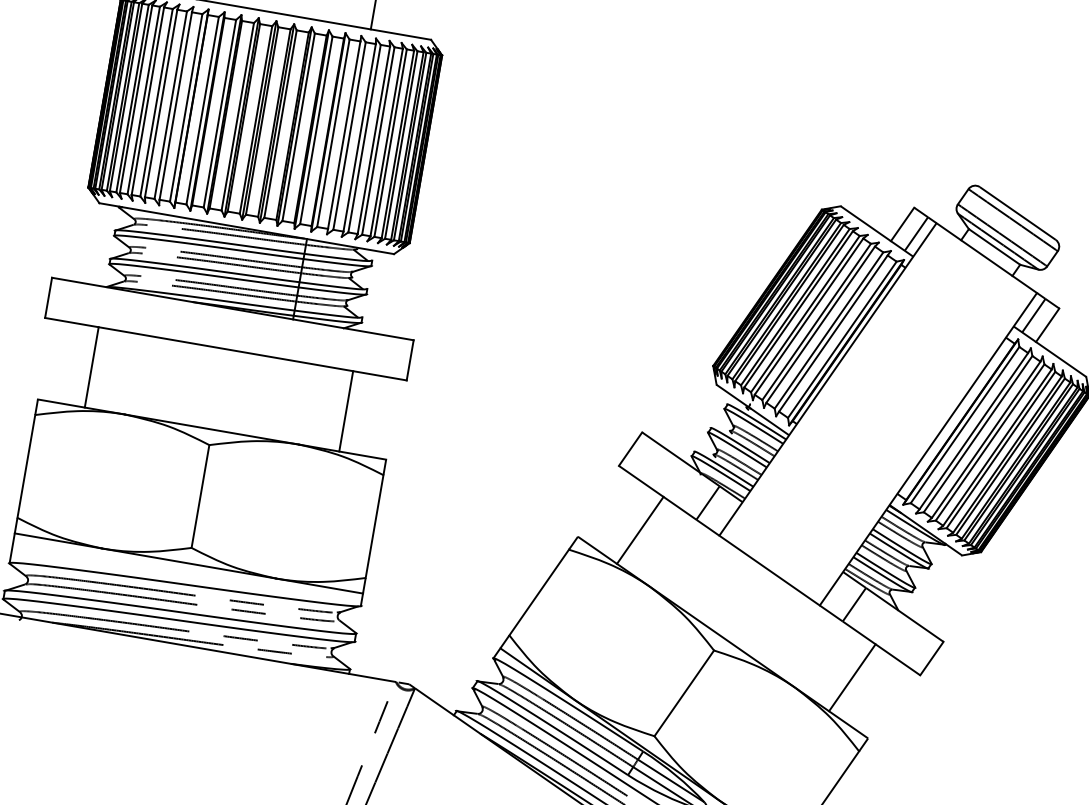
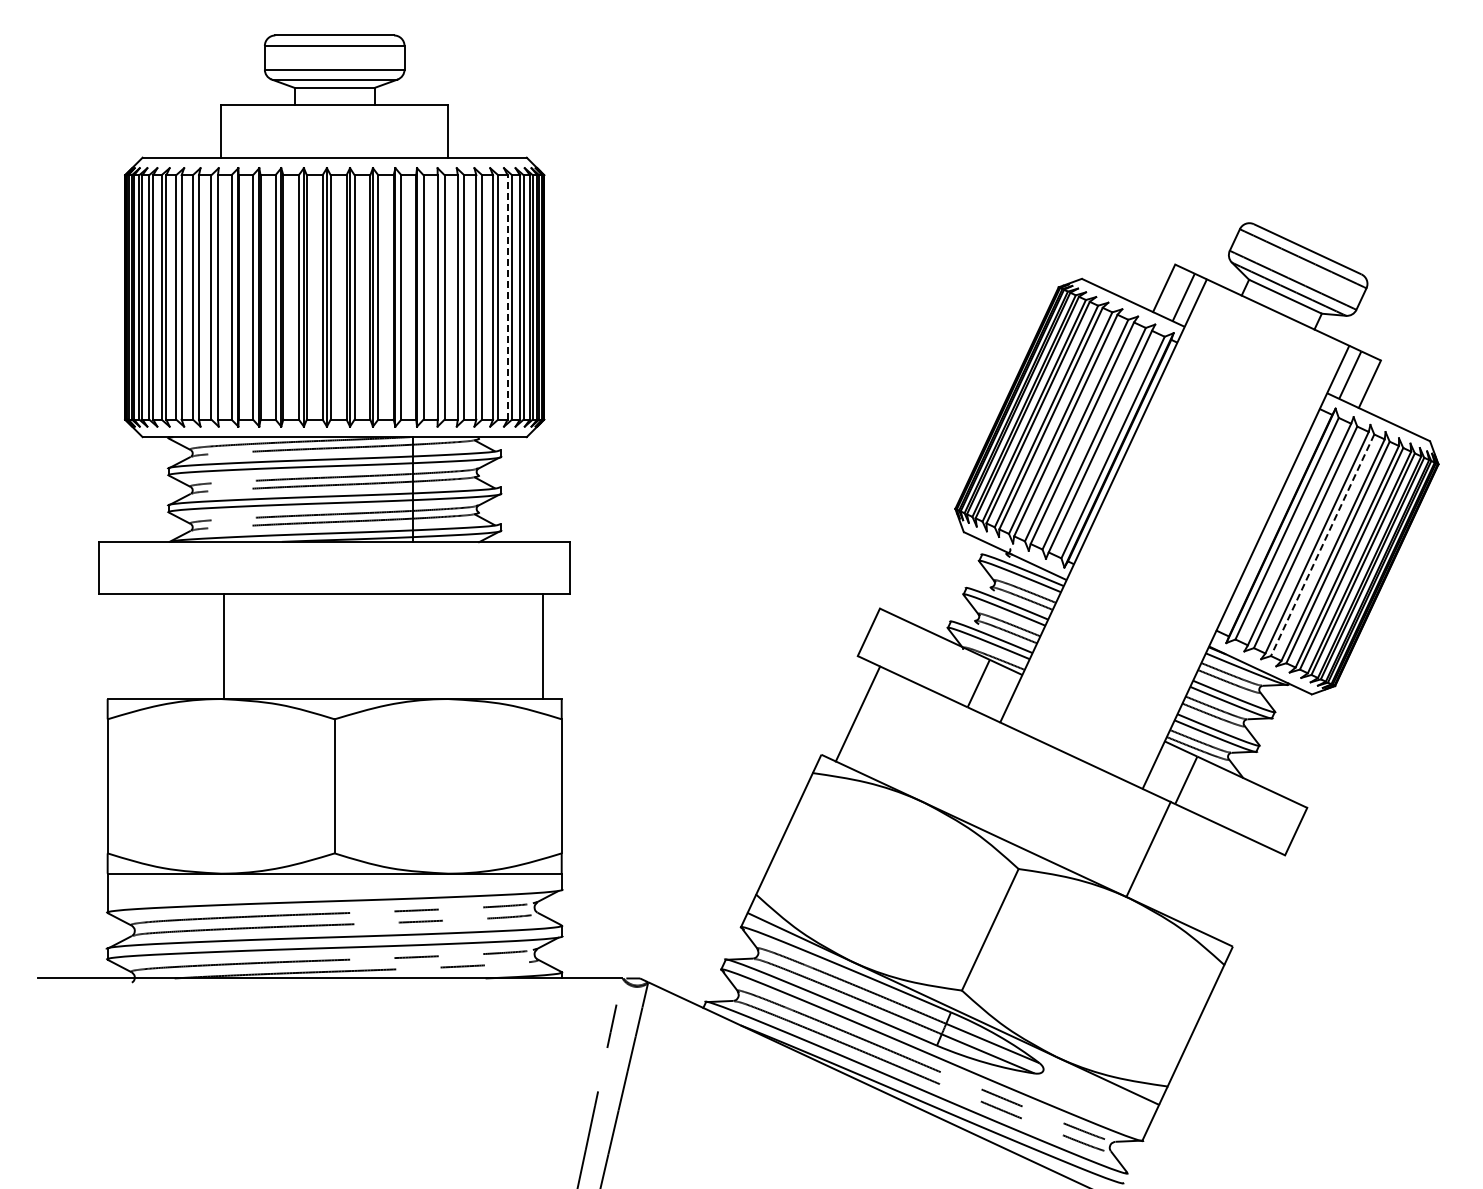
line: (397, 143) -> (507, 296), solid -> dashed
line: (91, 367) -> (223, 646), moved
line: (346, 411) -> (542, 646), moved
line: (989, 442) -> (1322, 545), solid -> dashed
line: (640, 529) -> (857, 713), moved
line: (852, 677) -> (1148, 848), moved

